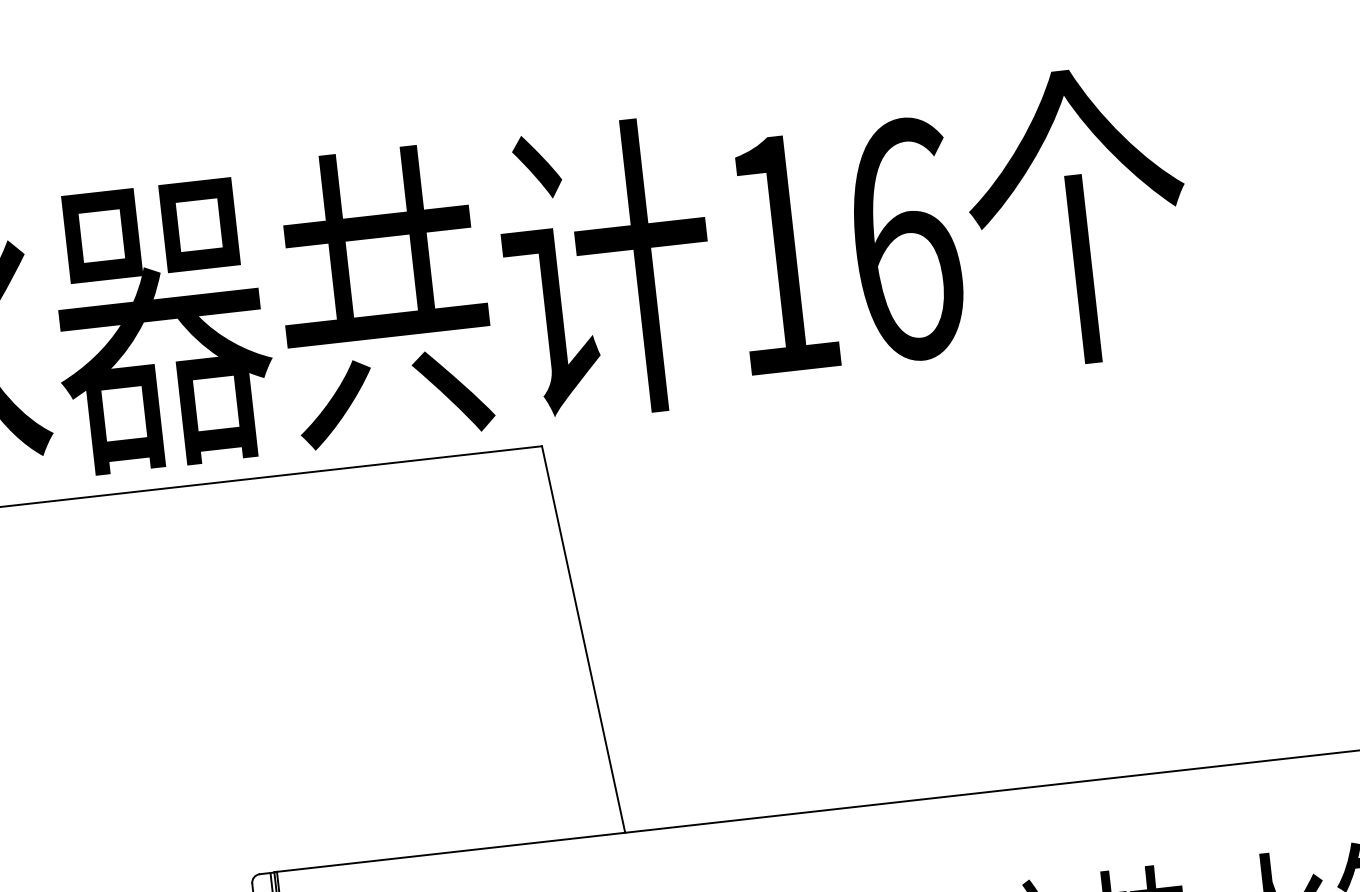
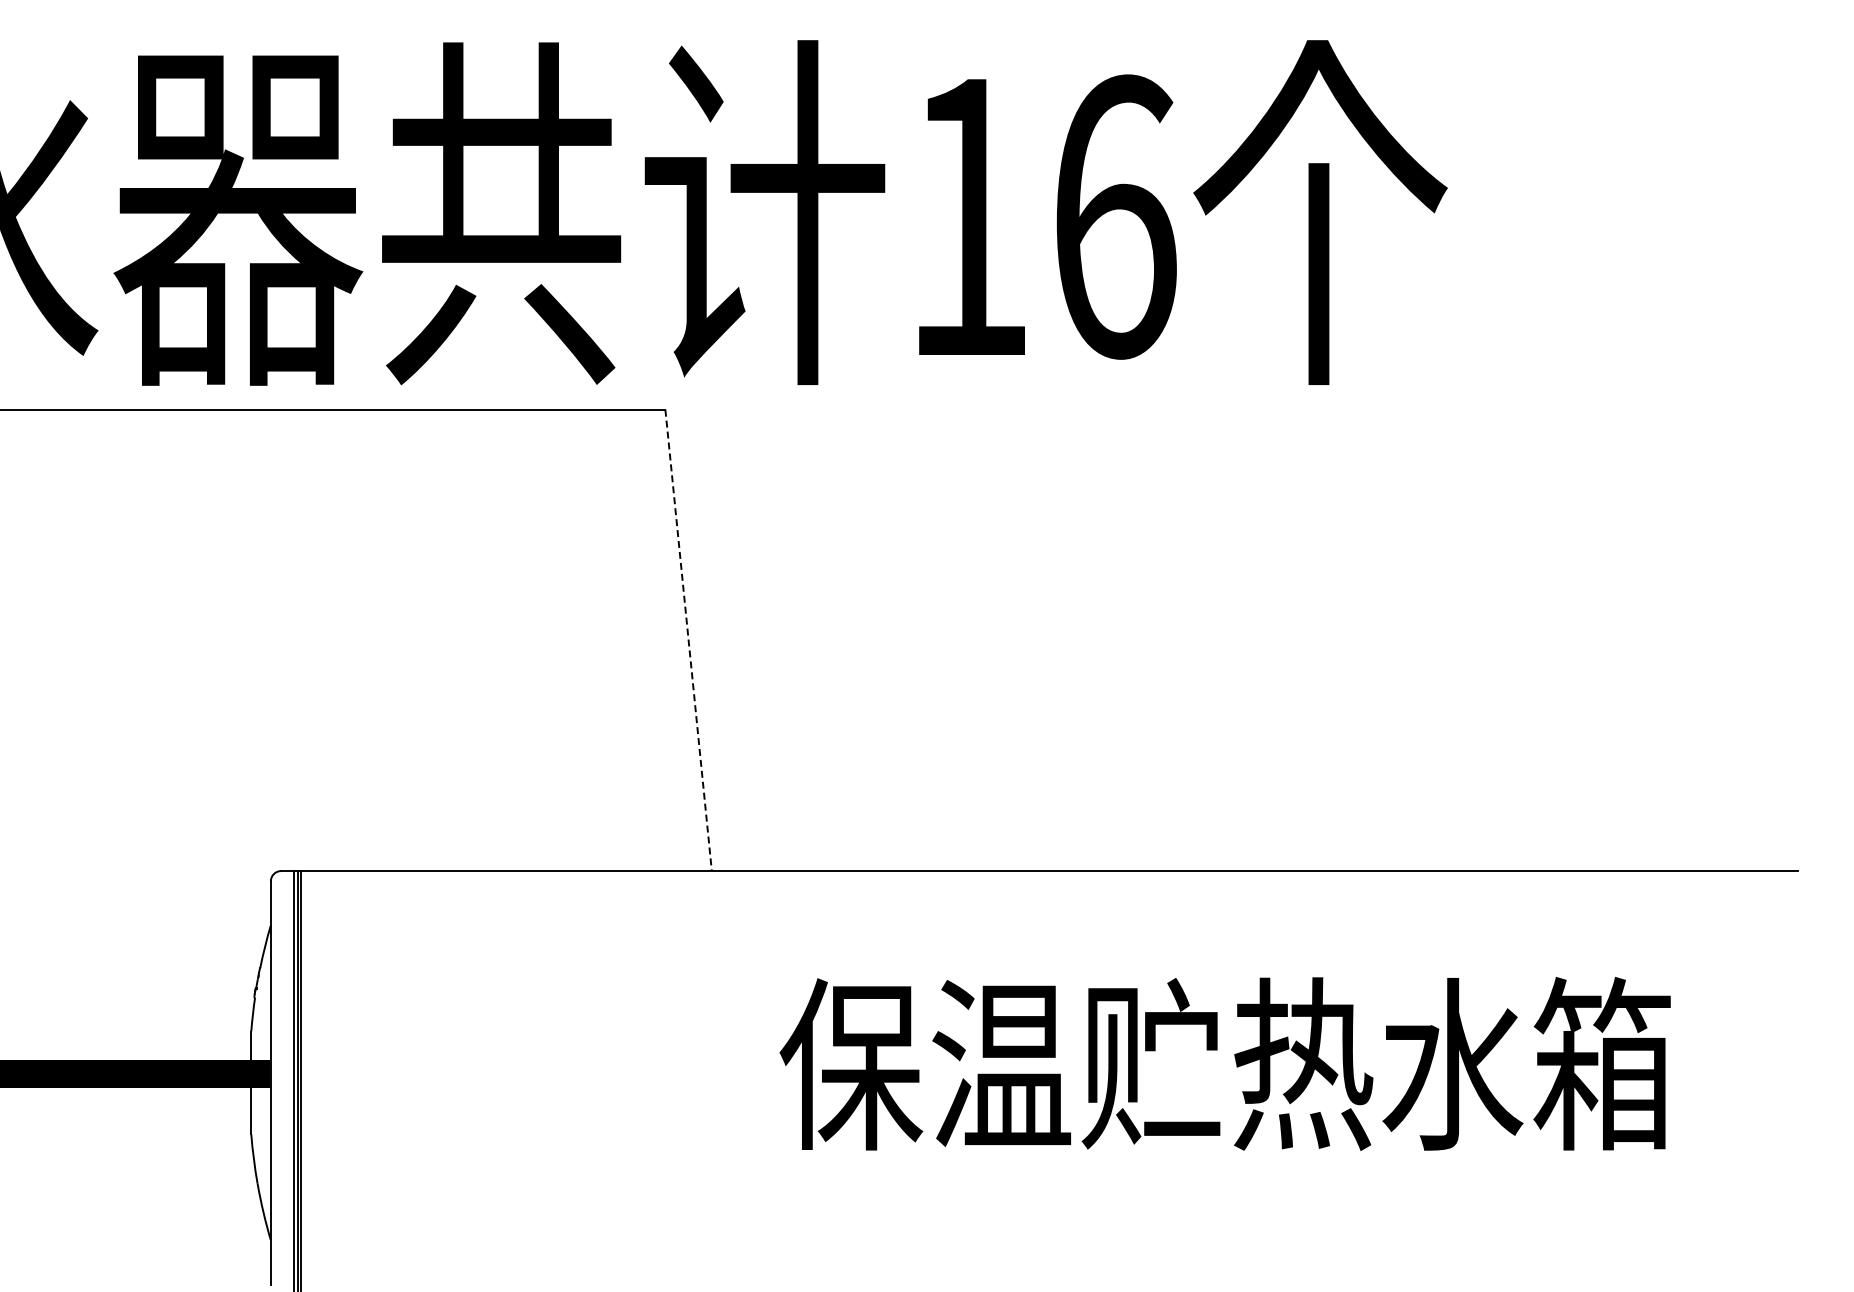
line: (583, 639) -> (688, 640), solid -> dashed

